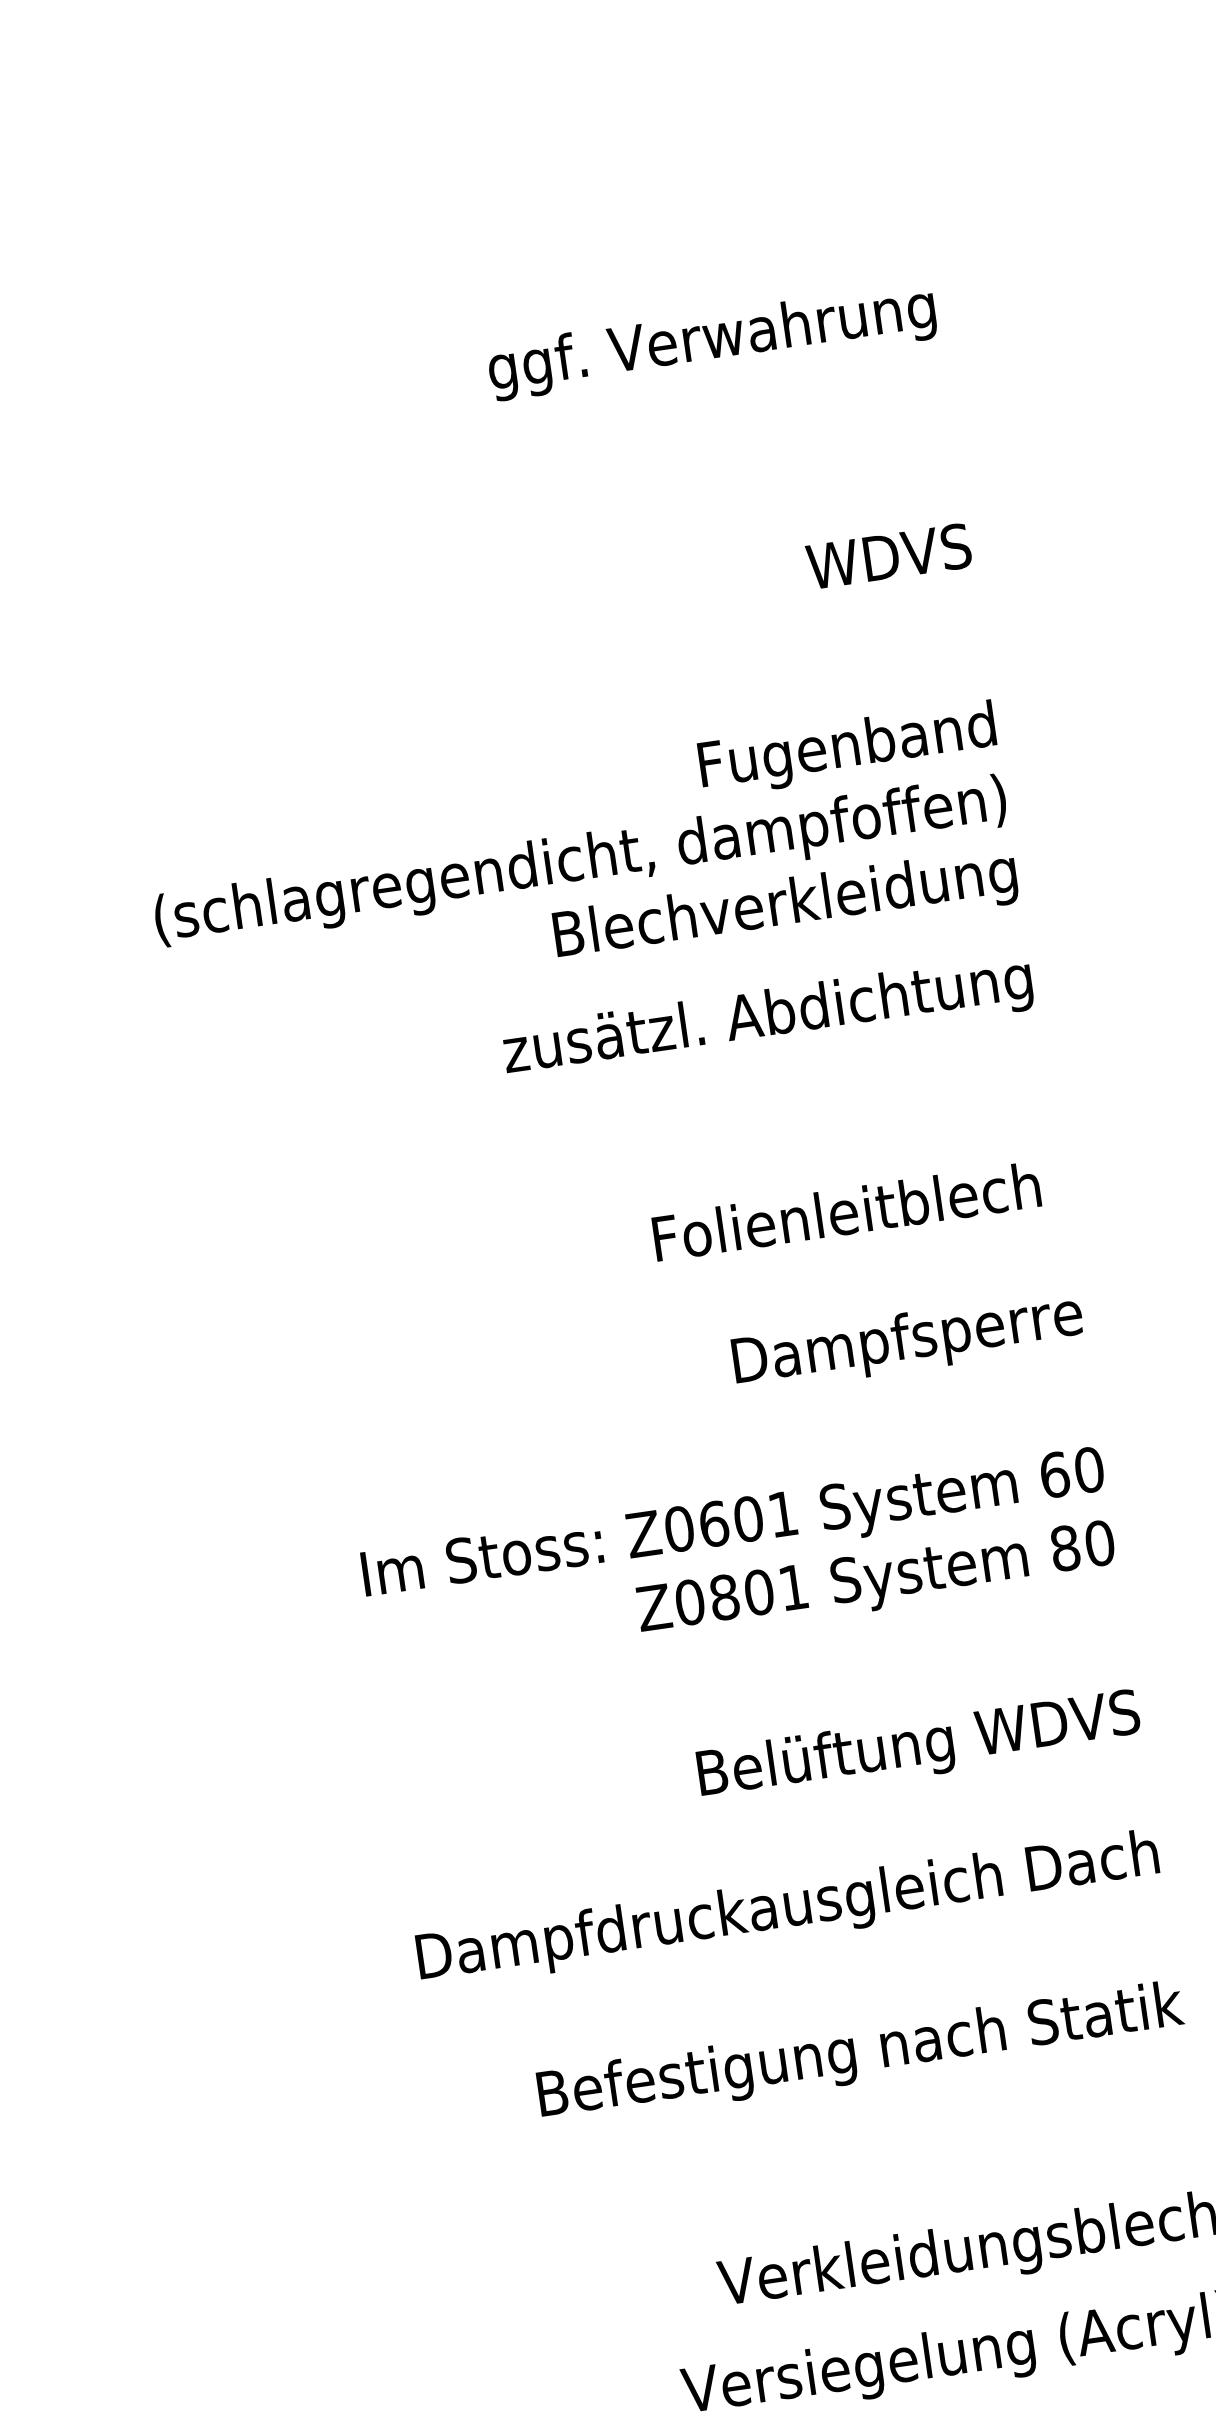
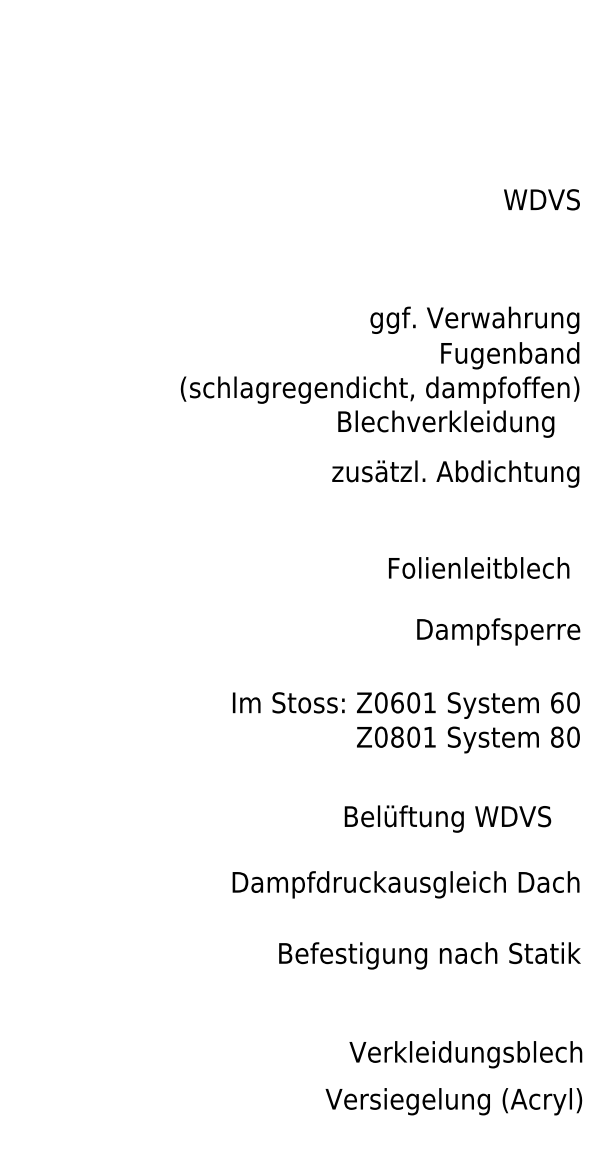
text: (711, 339) -> (474, 319), moved
text: (887, 555) -> (541, 199), moved
text: (786, 905) -> (446, 423), moved
text: (918, 1746) -> (447, 818), moved

